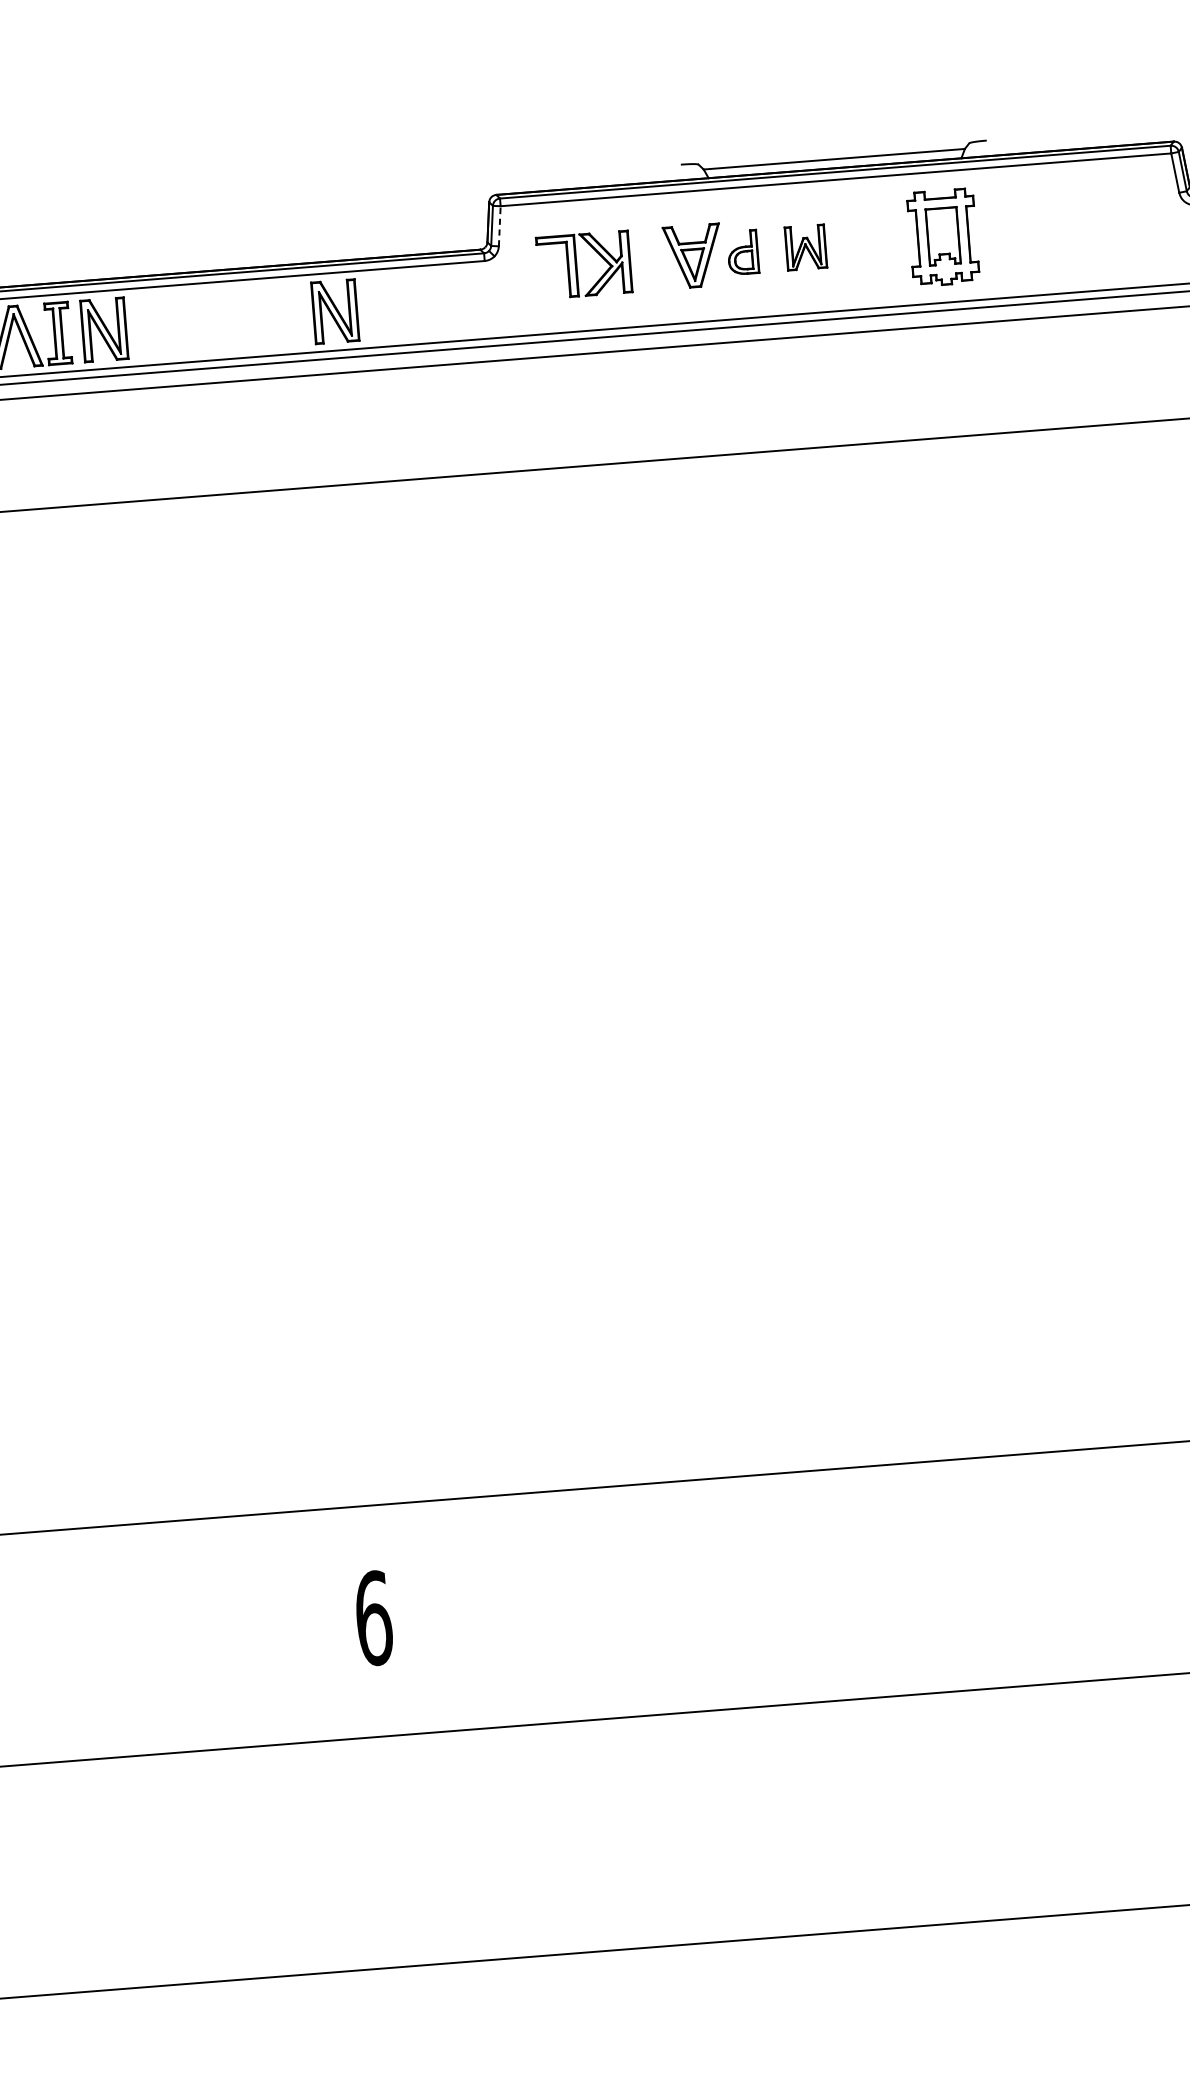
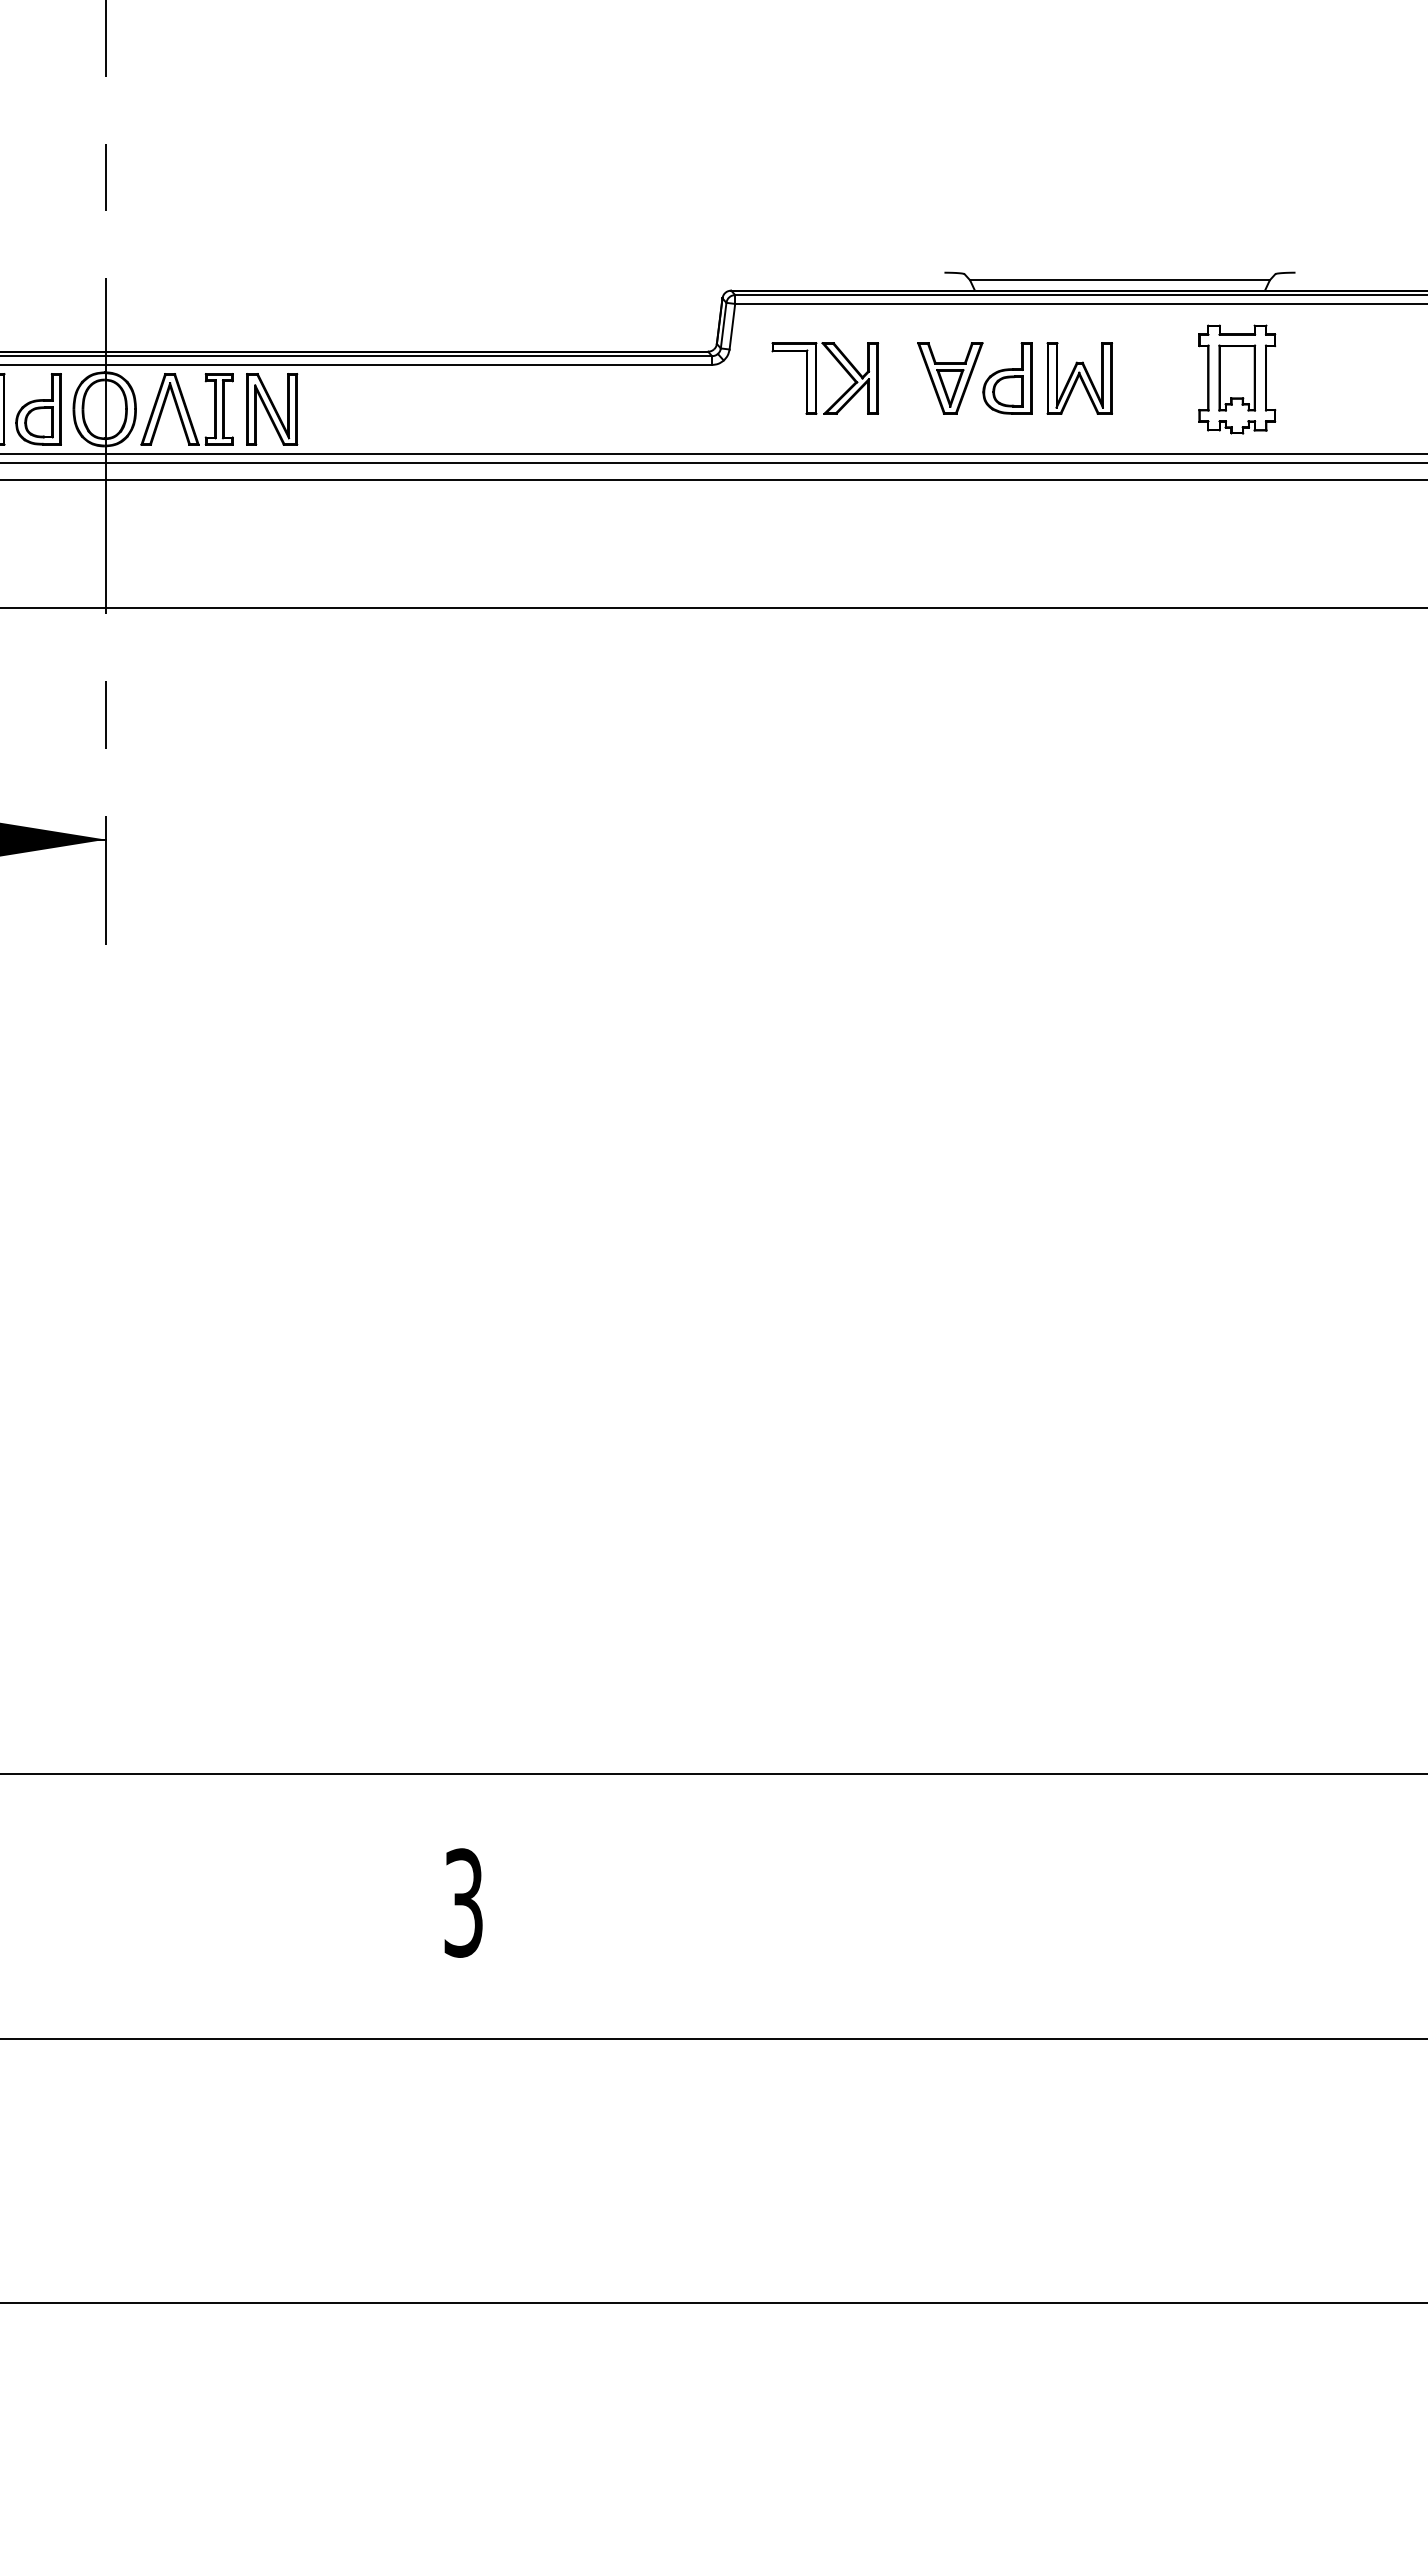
line: (499, 226) -> (732, 326), dashed -> solid
part: (805, 247) -> (1079, 378), size x1.43
part: (743, 252) -> (1007, 378), size x1.43
part: (335, 311) -> (537, 409), removed
text: (373, 1617) -> (463, 1902), 6 -> 3

